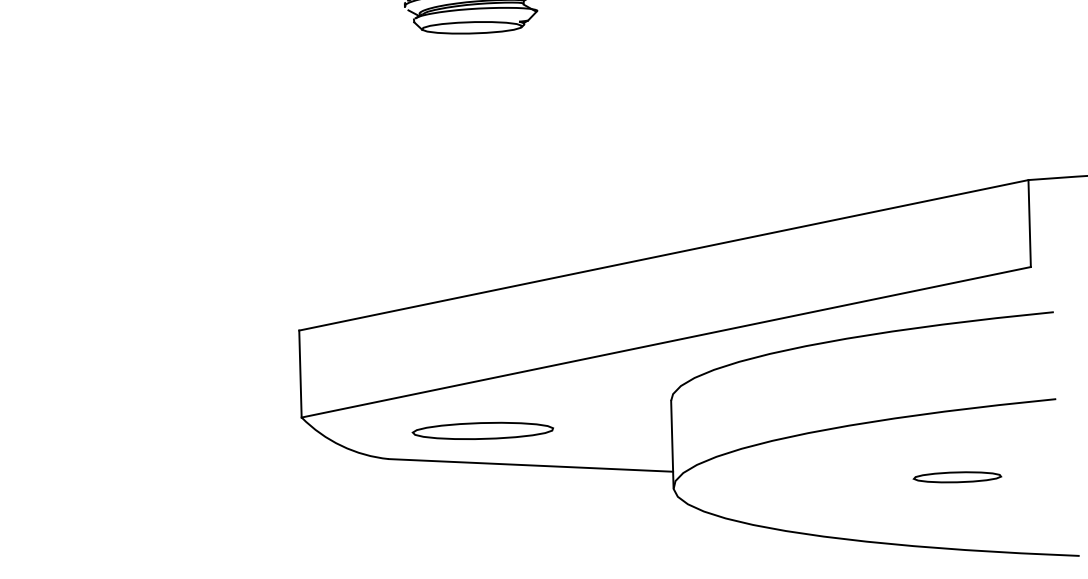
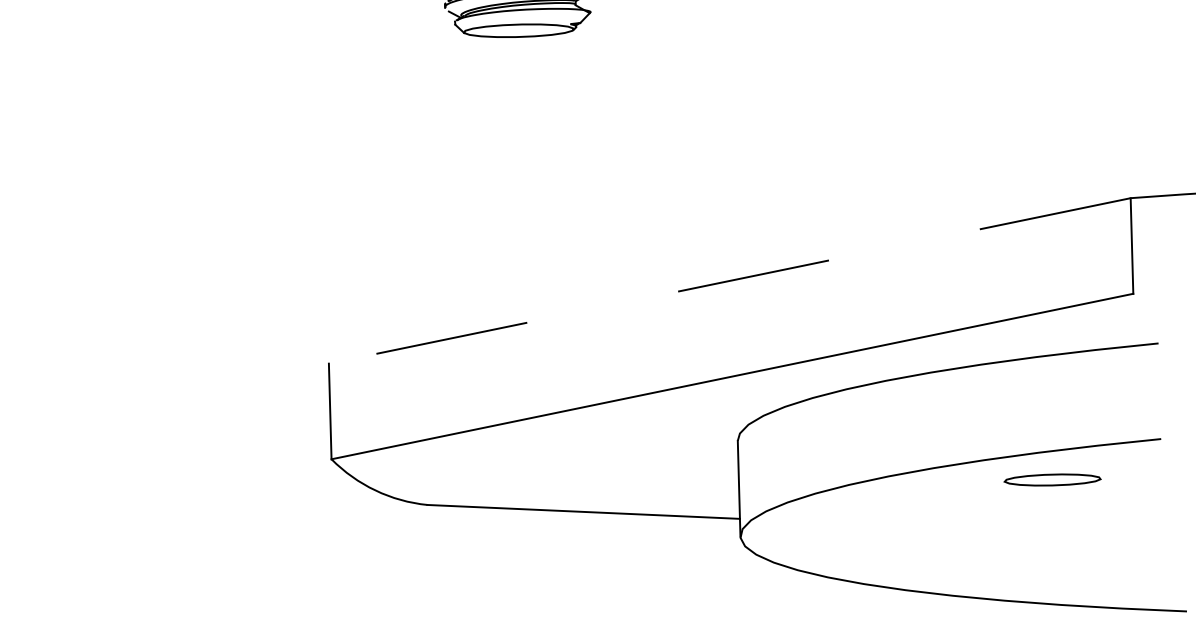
line: (663, 255) -> (729, 281), solid -> dashed
part: (482, 430) -> (530, 473), removed
part: (957, 476) -> (1052, 479), moved

